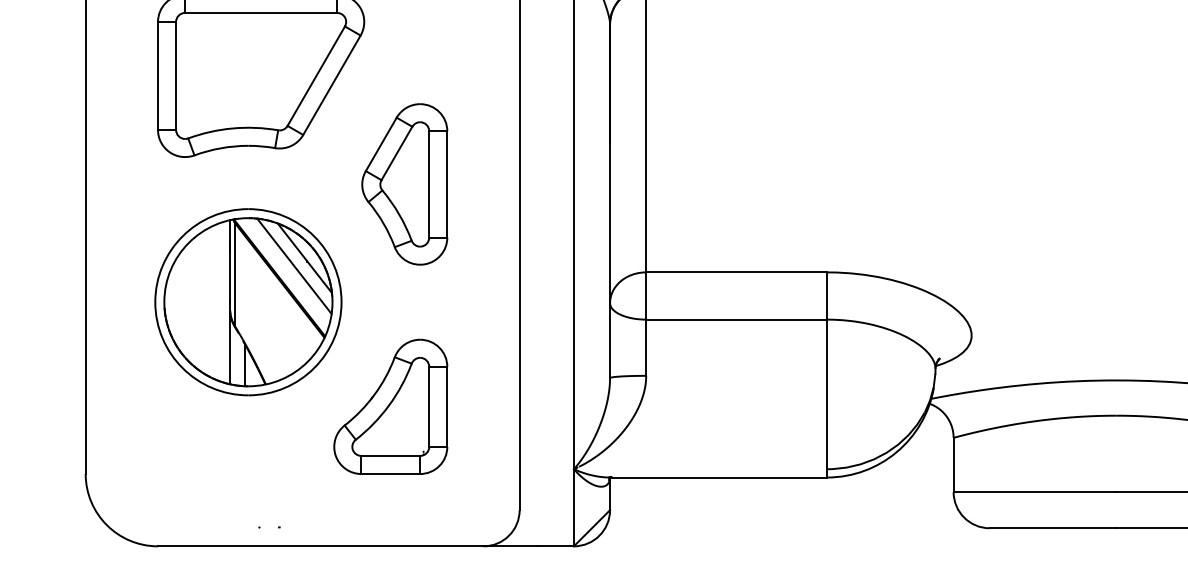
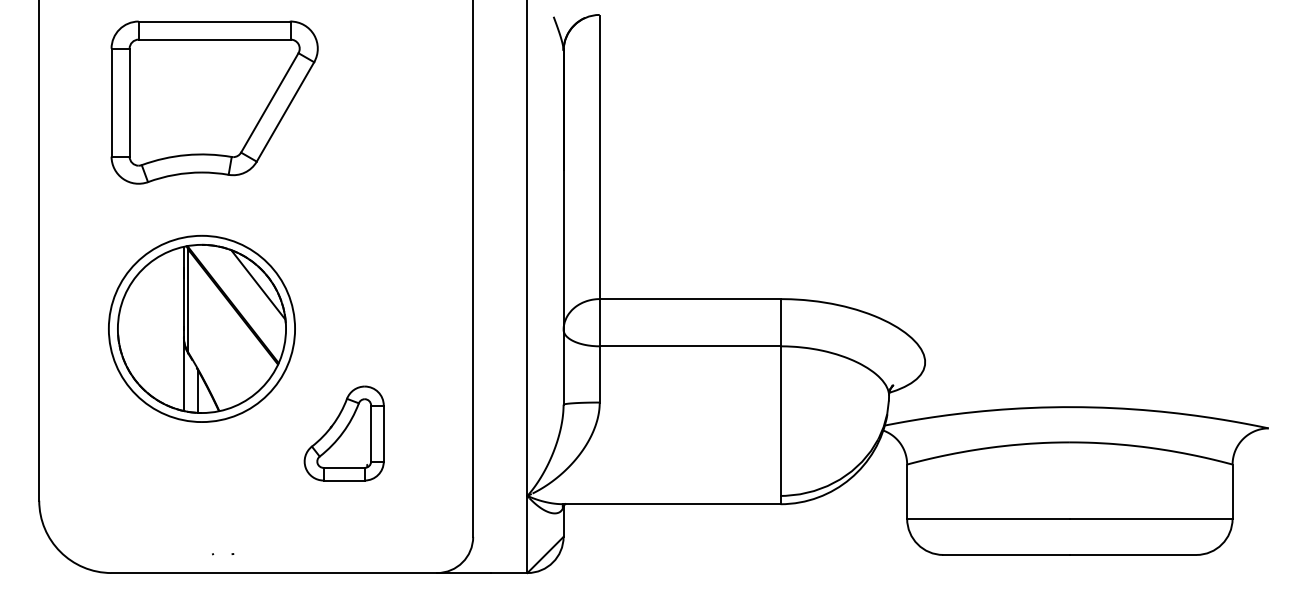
part: (403, 184) -> (357, 211), removed
line: (293, 265) -> (247, 292), removed
part: (389, 406) -> (343, 433), size x0.7

